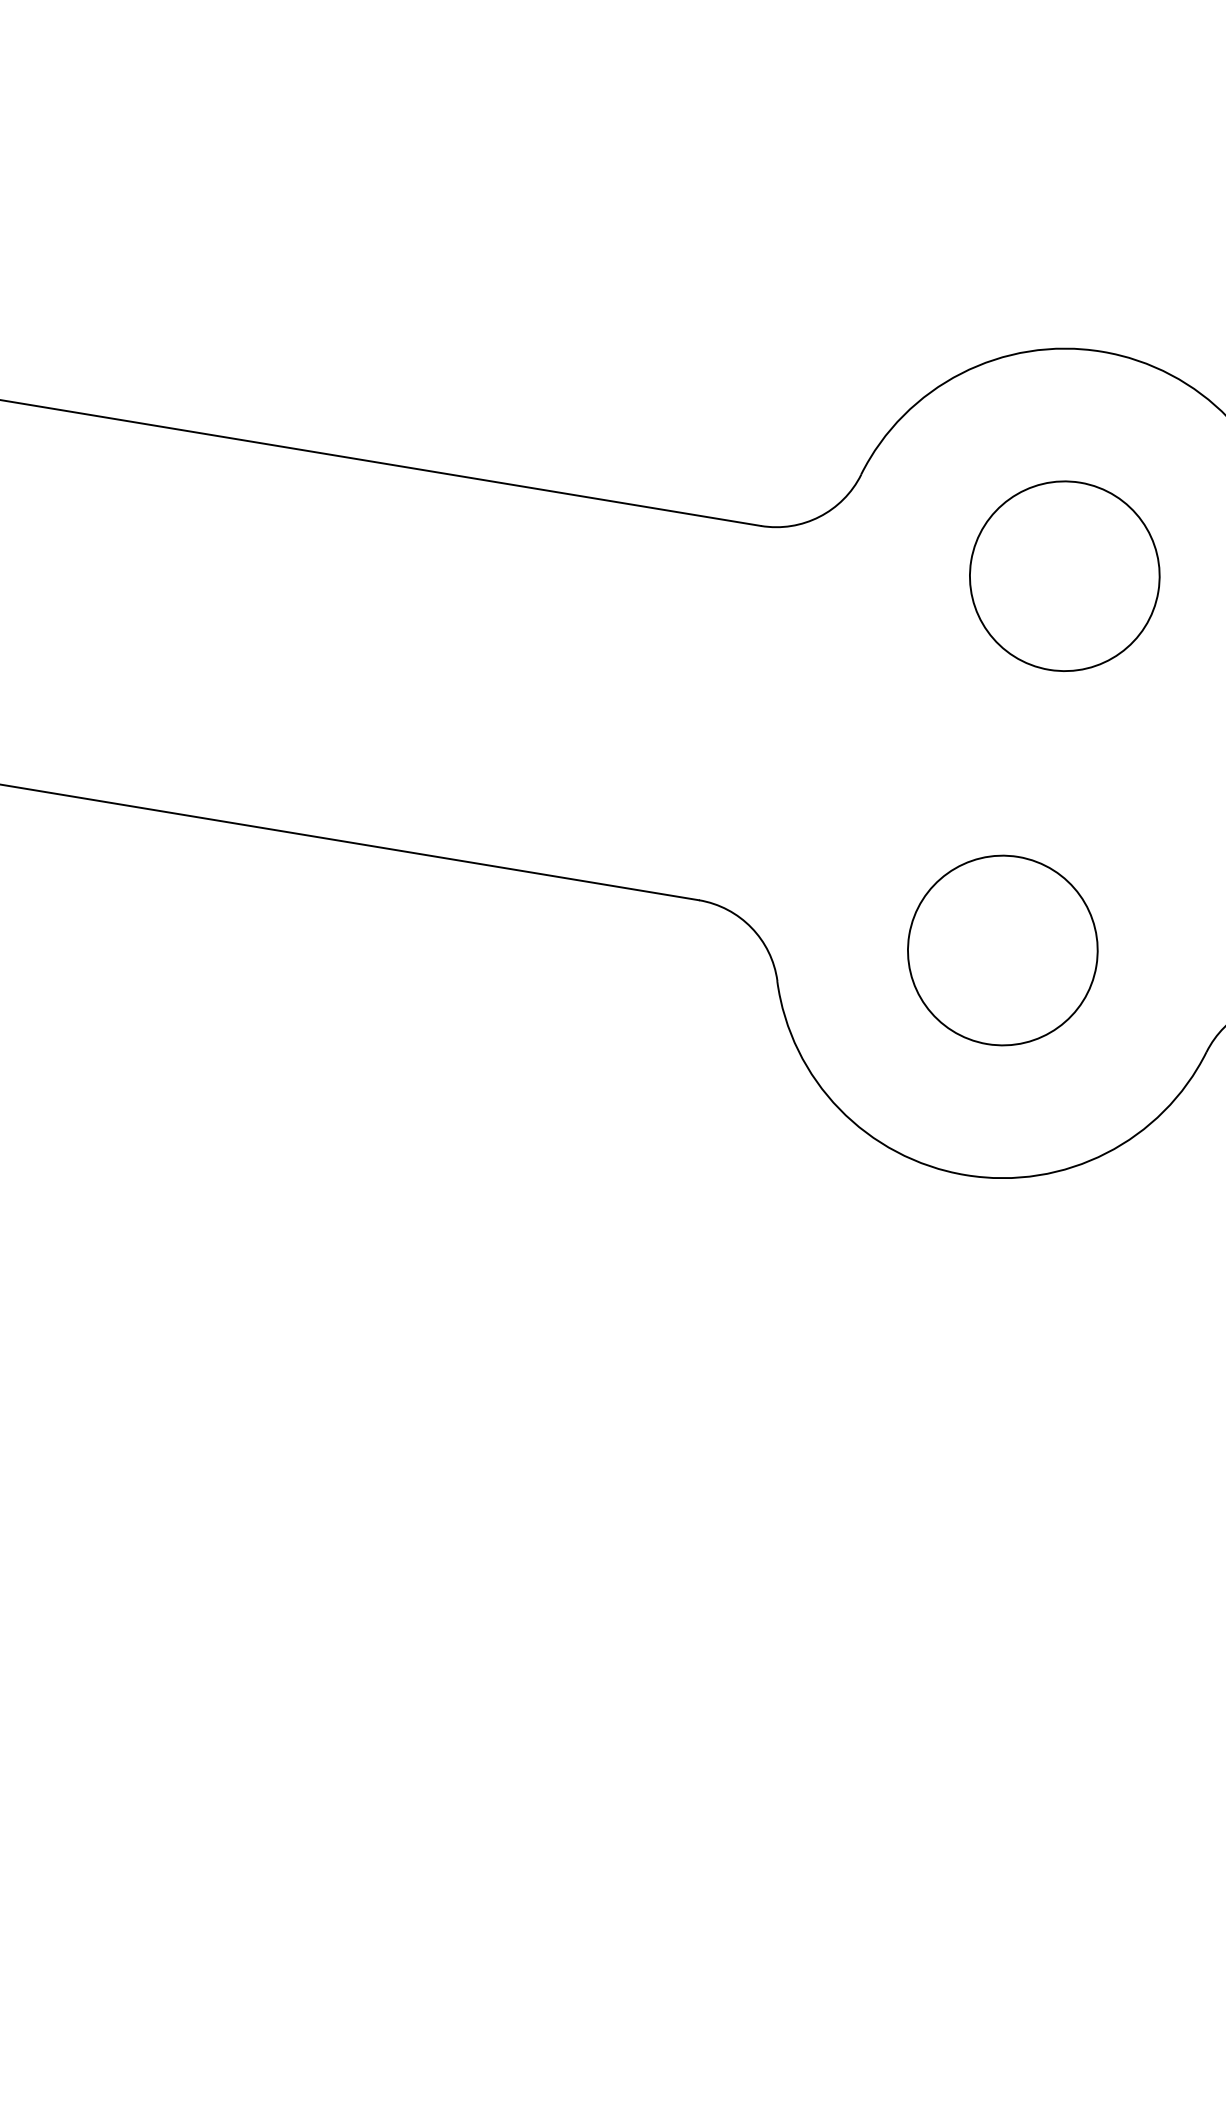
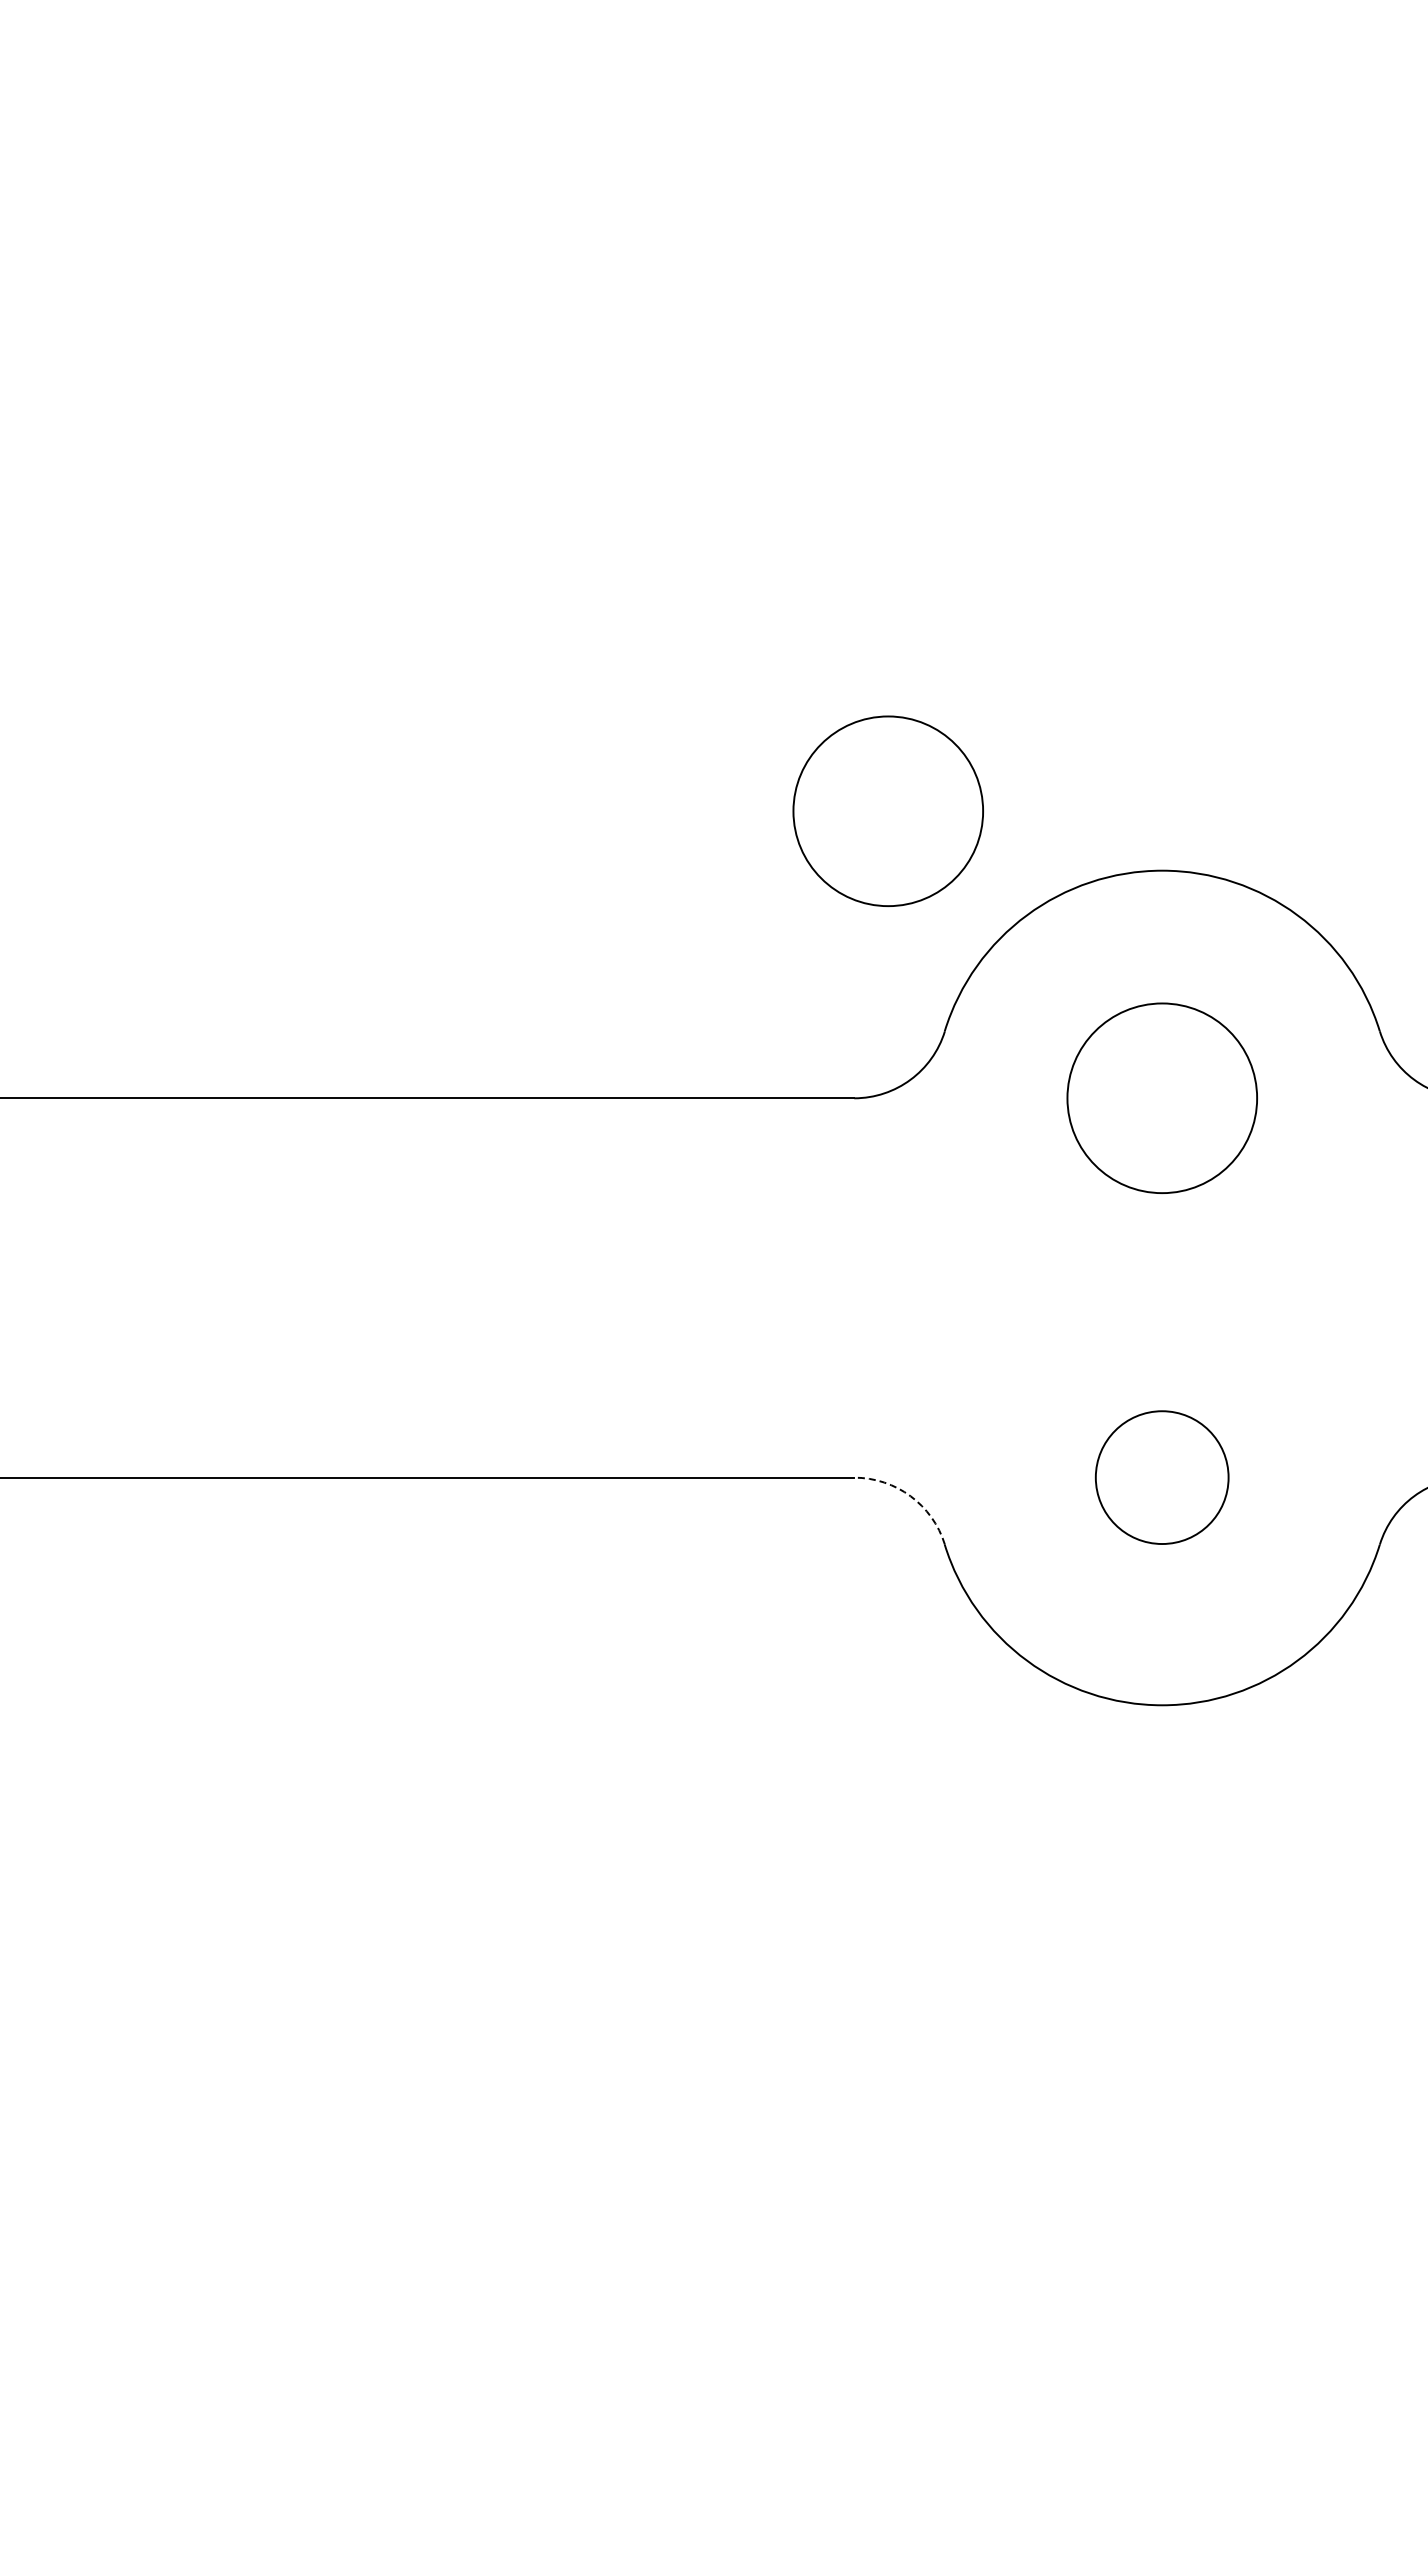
circle: (840, 247) -> (887, 810), added
arc: (751, 927) -> (910, 1496), solid -> dashed
circle: (1002, 950) -> (1161, 1477), size x0.7

